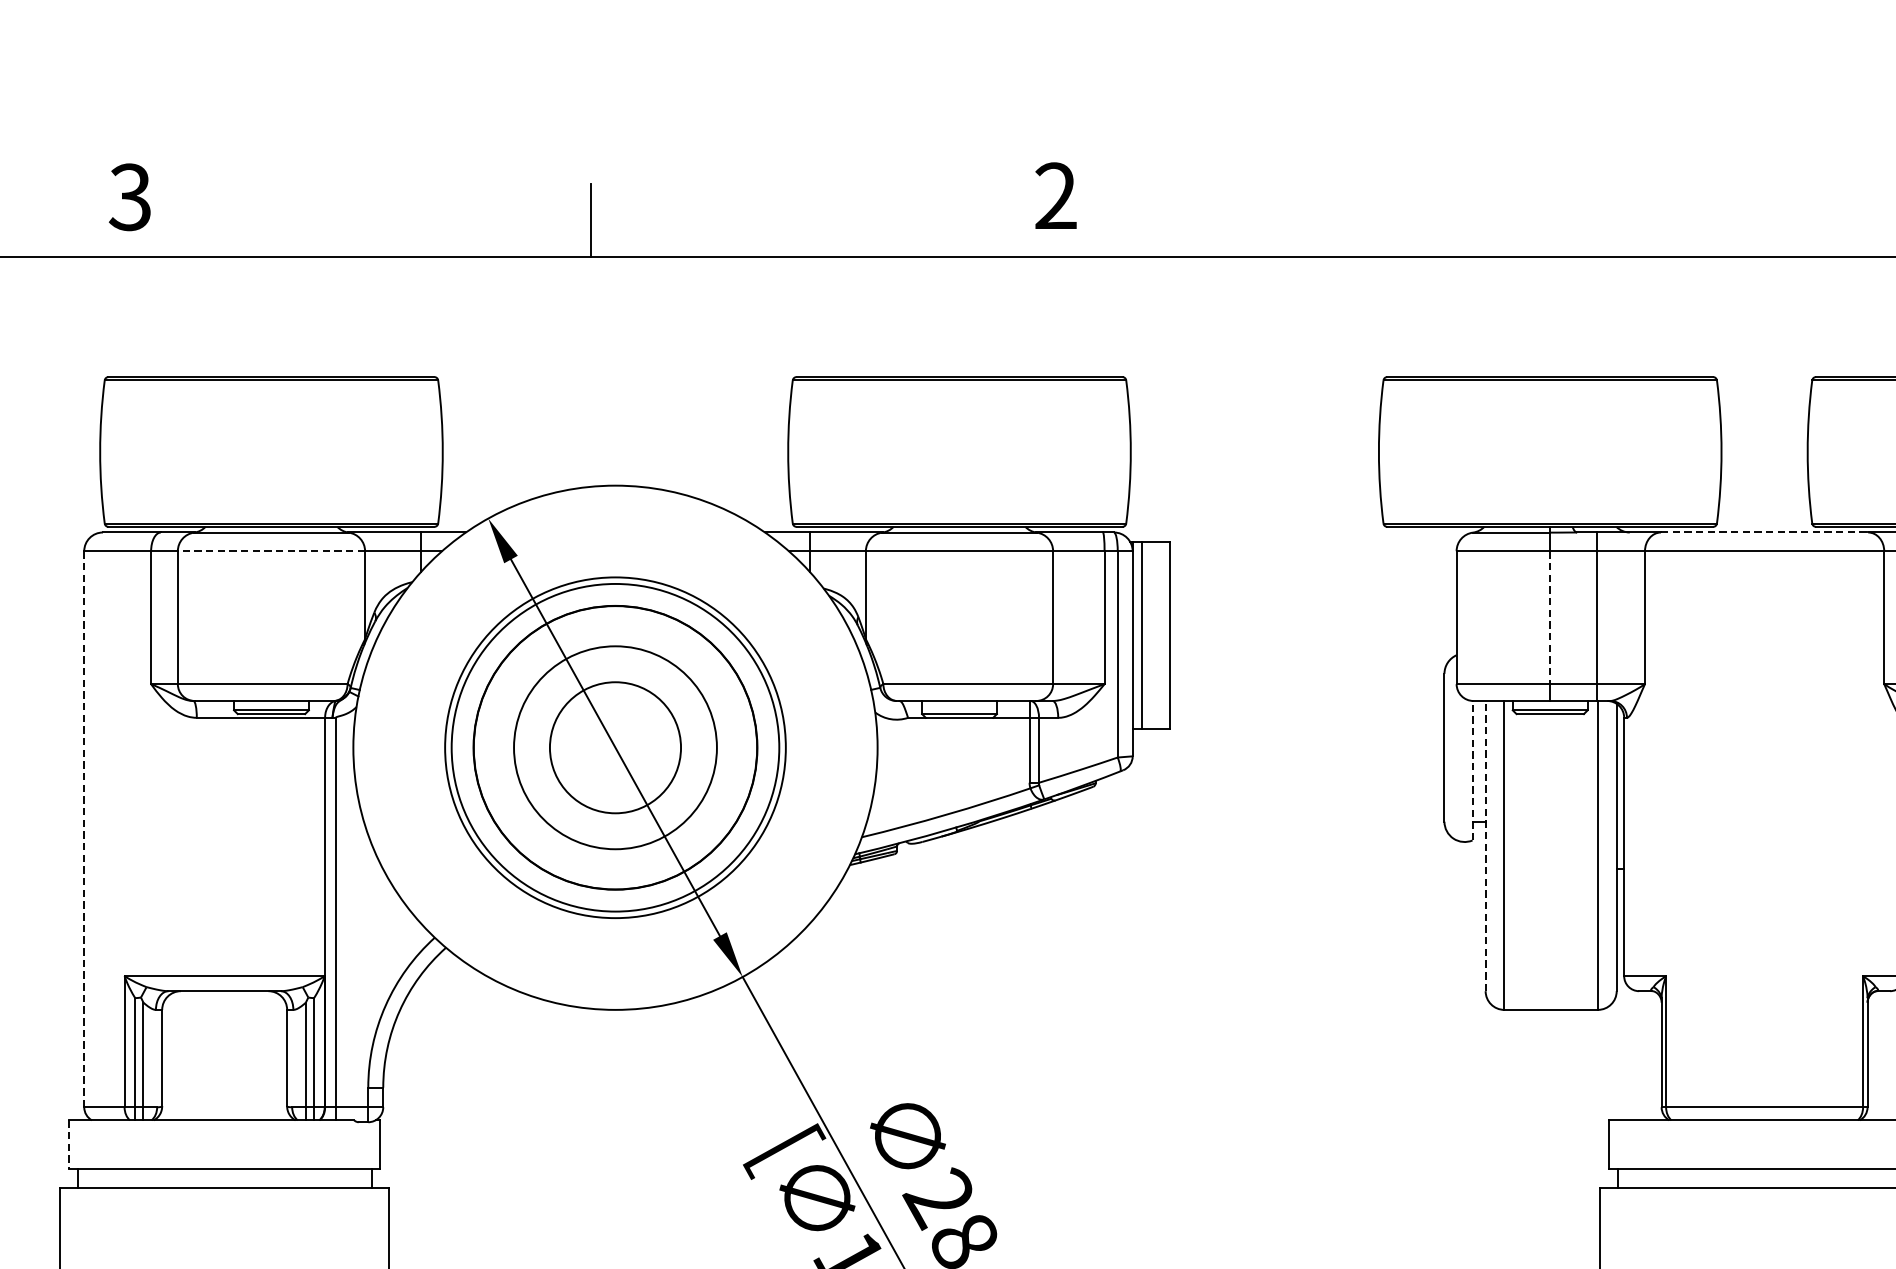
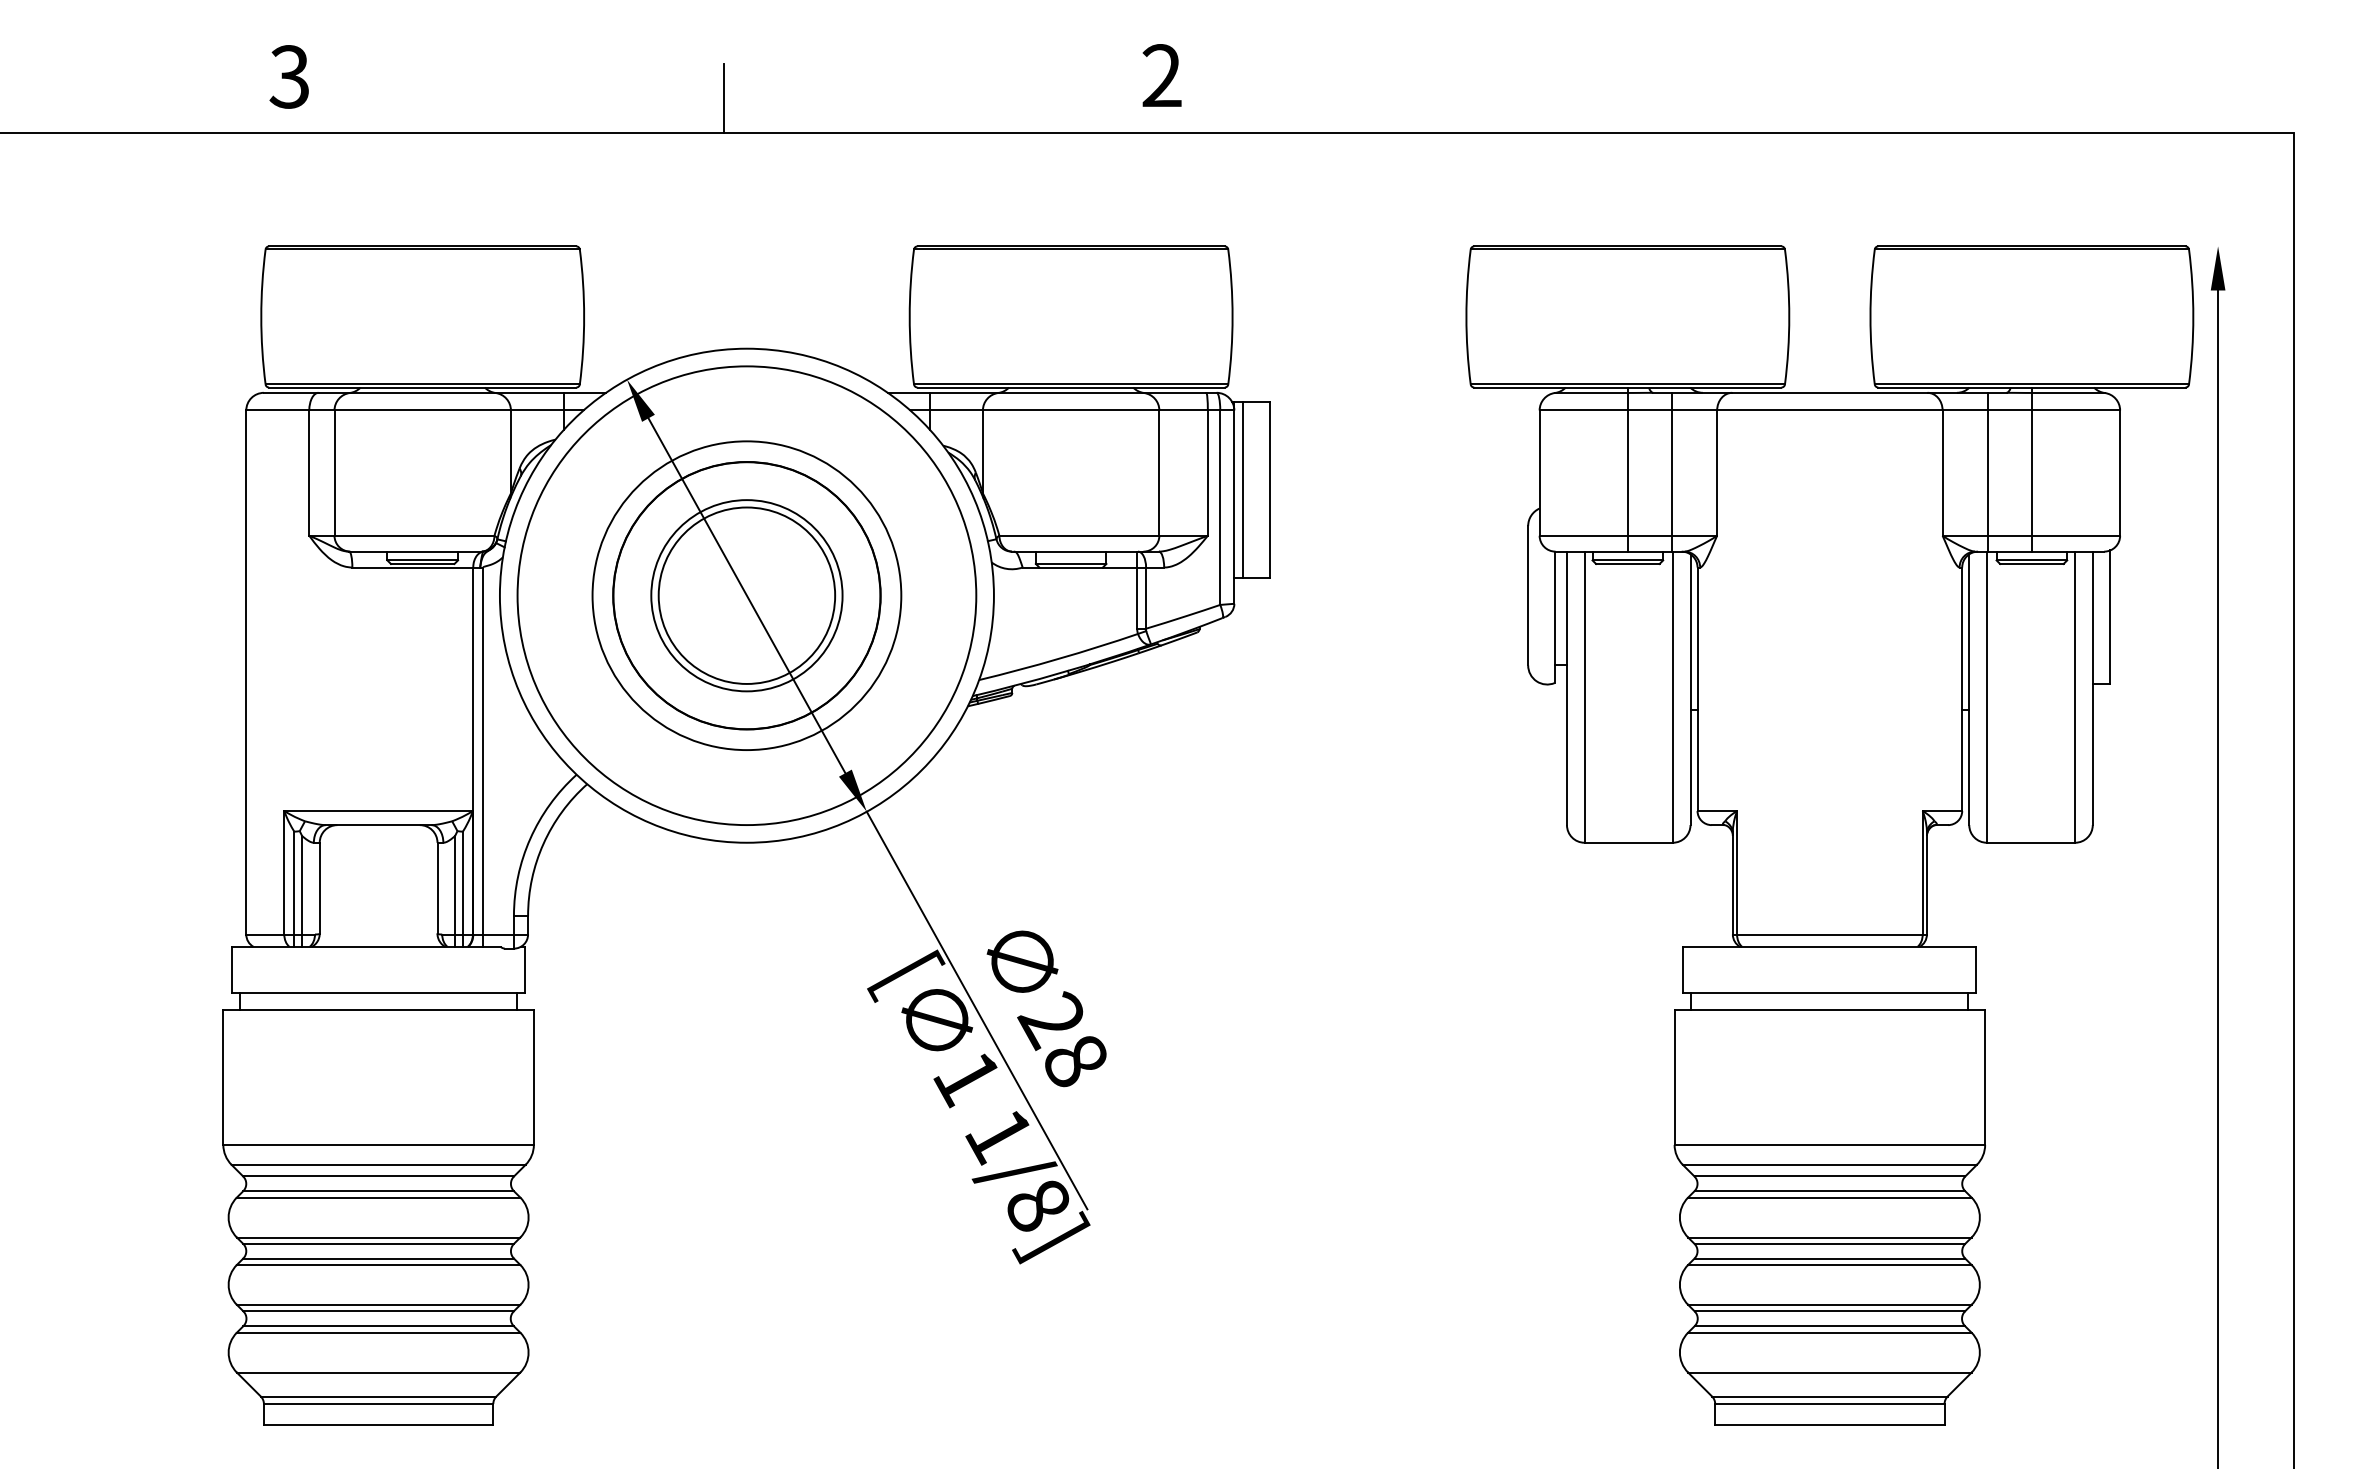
line: (1764, 532) -> (1829, 392), dashed -> solid
line: (271, 551) -> (422, 410), dashed -> solid
line: (1549, 618) -> (1627, 473), dashed -> solid
circle: (615, 747) -> (746, 595), size x1.43
circle: (615, 747) -> (746, 595), size x1.43
line: (1472, 770) -> (1554, 617), dashed -> solid
line: (84, 829) -> (246, 672), dashed -> solid
line: (1485, 846) -> (1566, 688), dashed -> solid
line: (69, 1144) -> (232, 969), dashed -> solid

